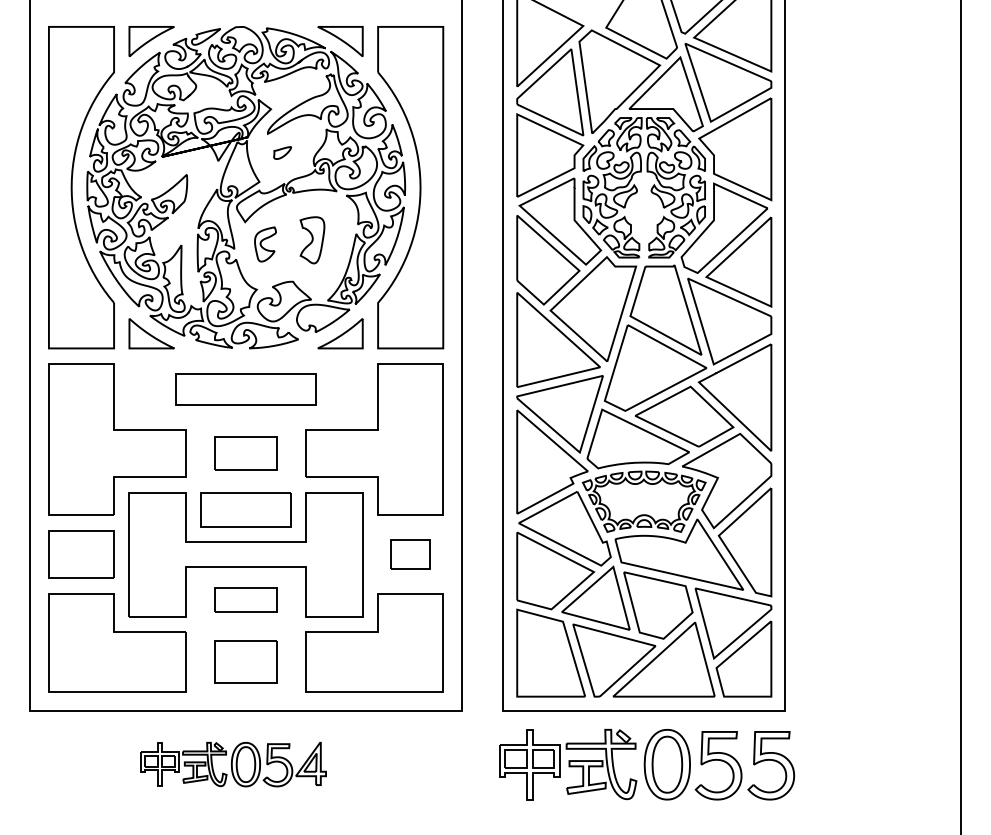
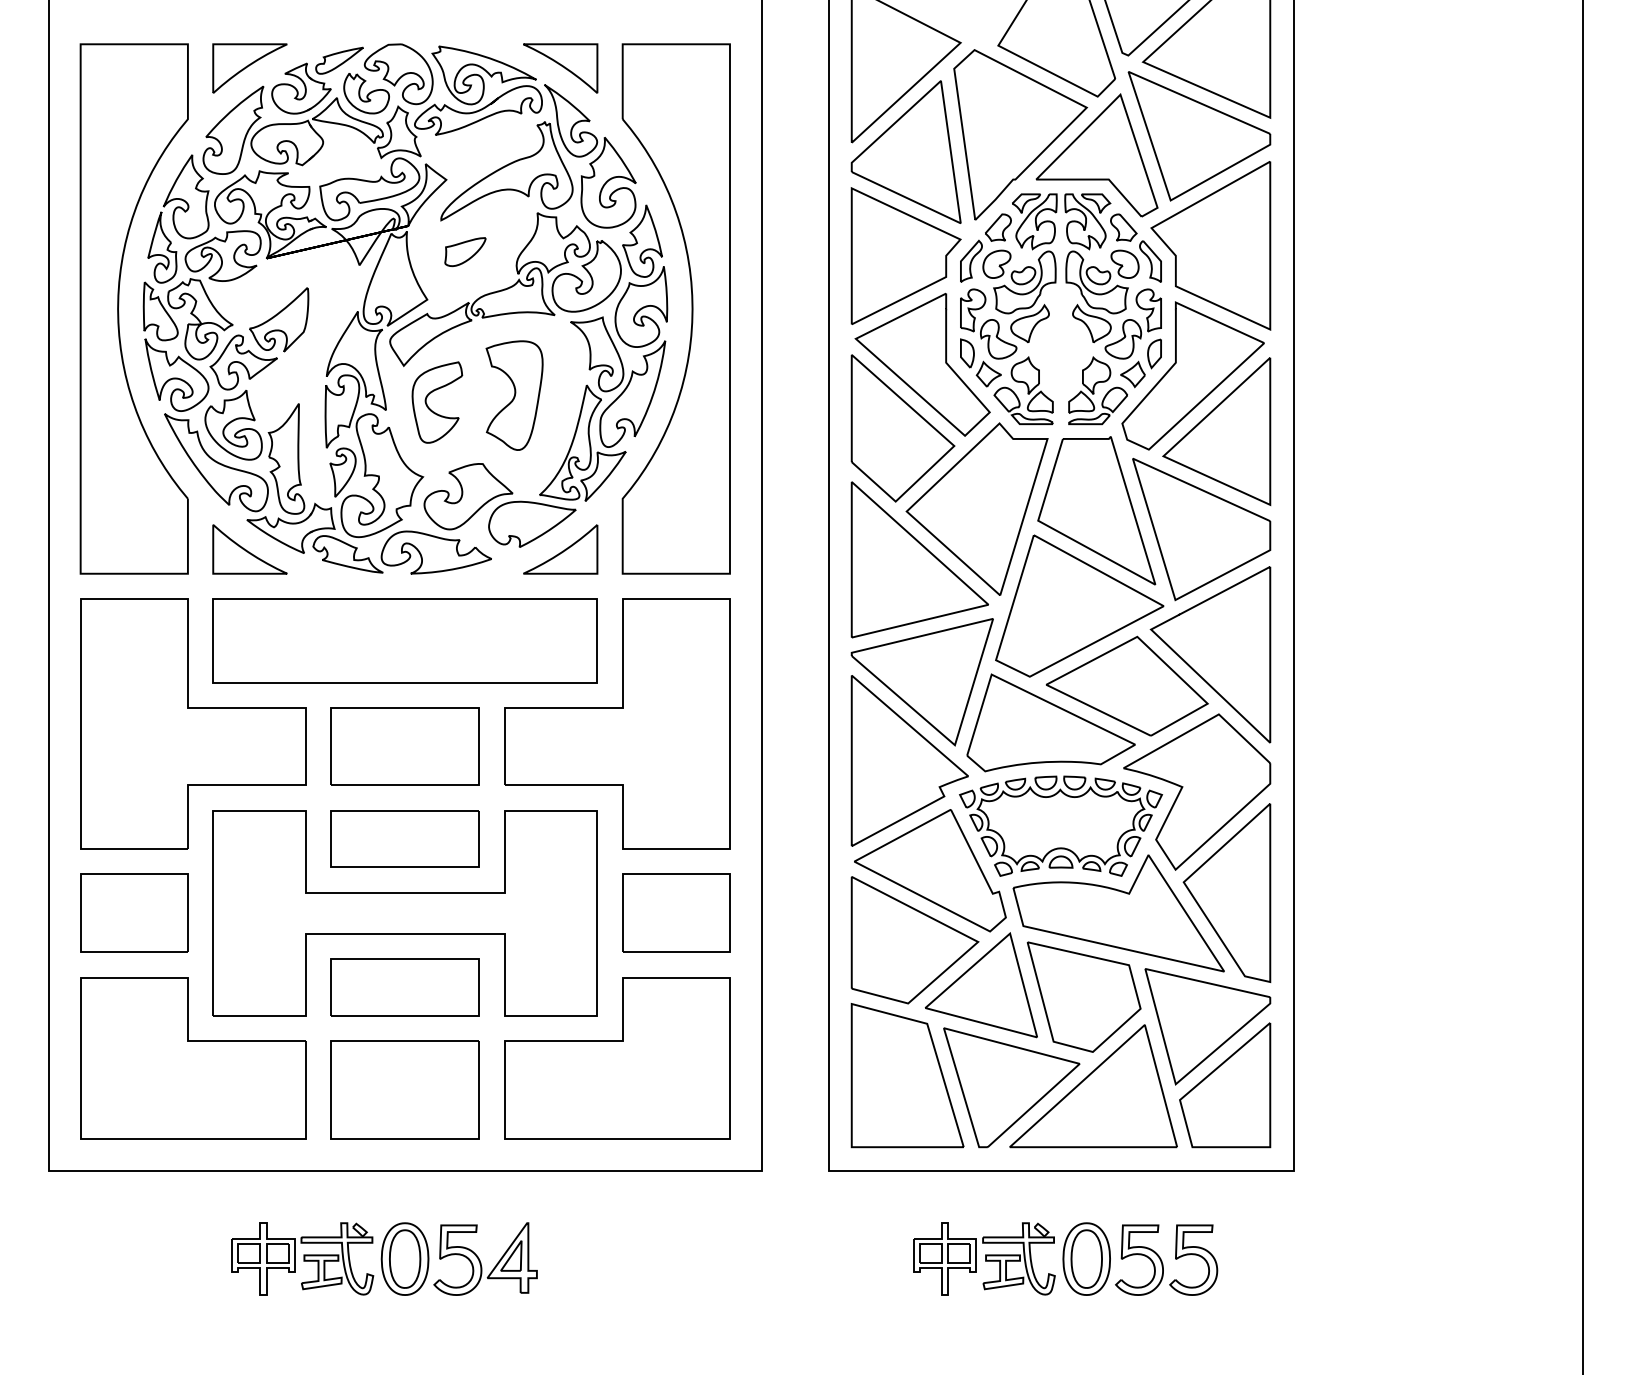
part: (282, 152) -> (465, 251), size x1.43
part: (312, 240) -> (514, 396), size x1.43
part: (265, 244) -> (437, 402), size x1.43
part: (245, 389) -> (404, 641), size x1.67
part: (245, 453) -> (404, 746), size x1.43
part: (410, 554) -> (676, 913), size x1.67
part: (245, 599) -> (404, 987), size x1.43
part: (245, 661) -> (404, 1089), size x1.43
part: (647, 764) -> (1066, 1258), size x0.62

